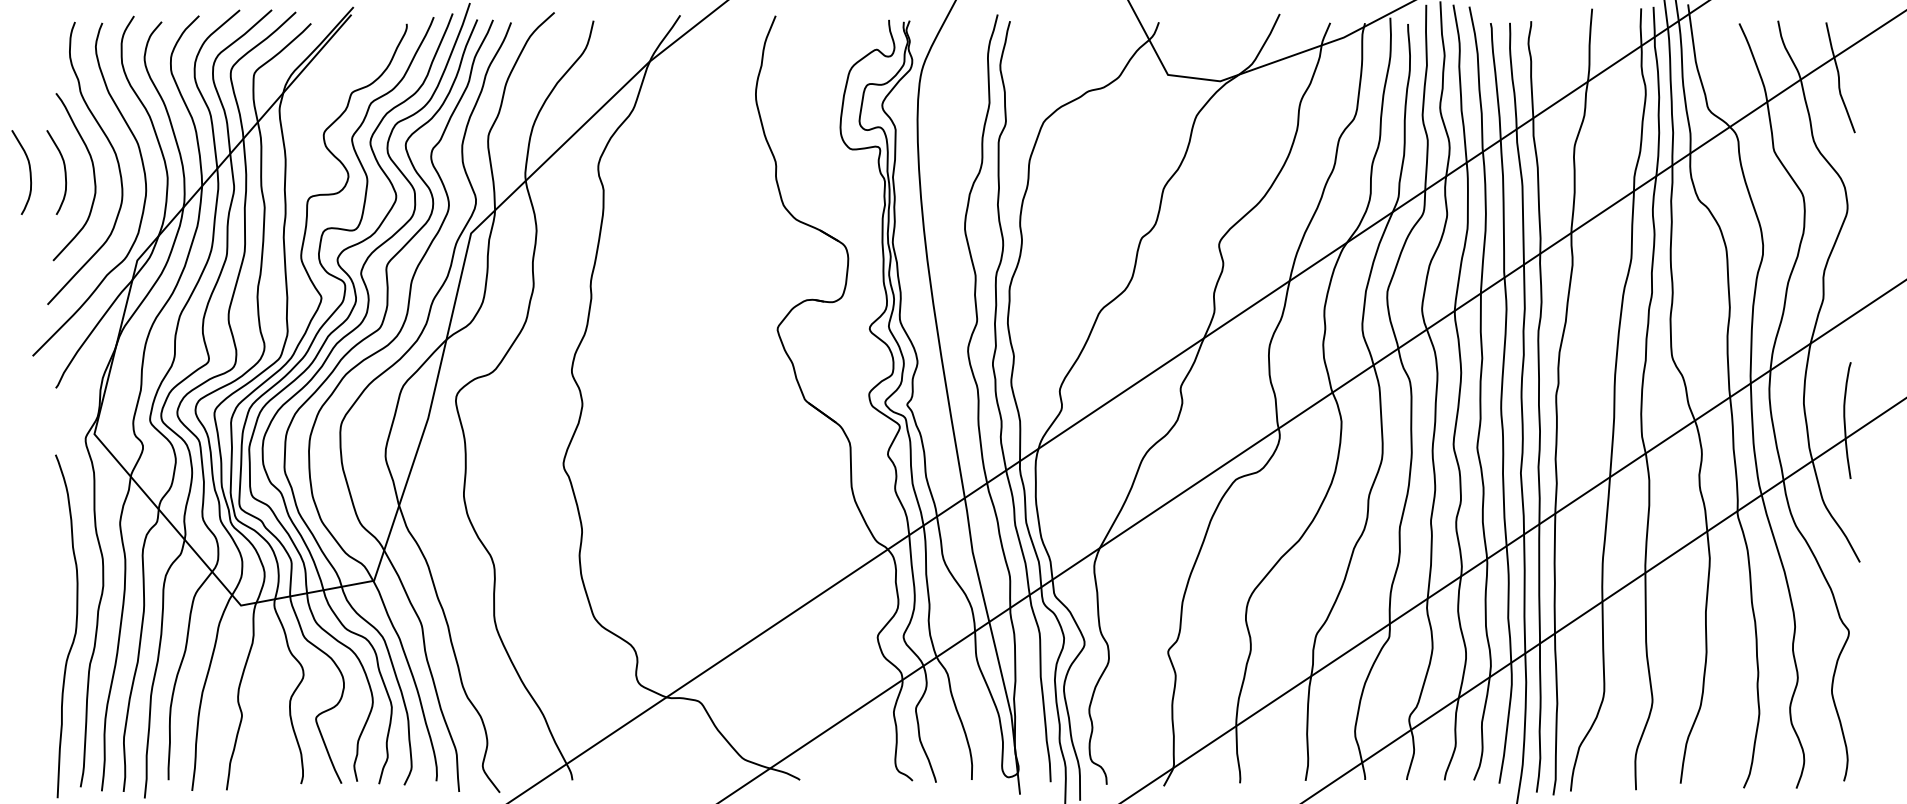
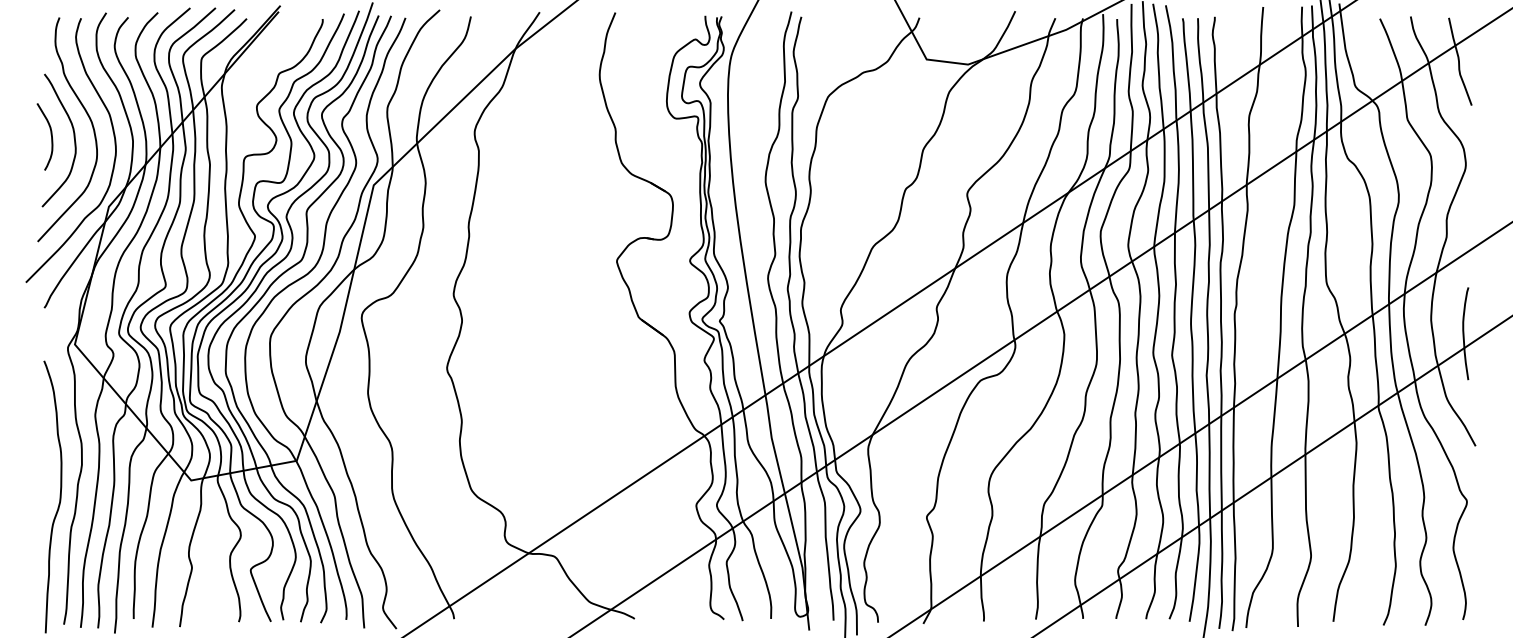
curve: (29, 172) -> (23, 136), removed

